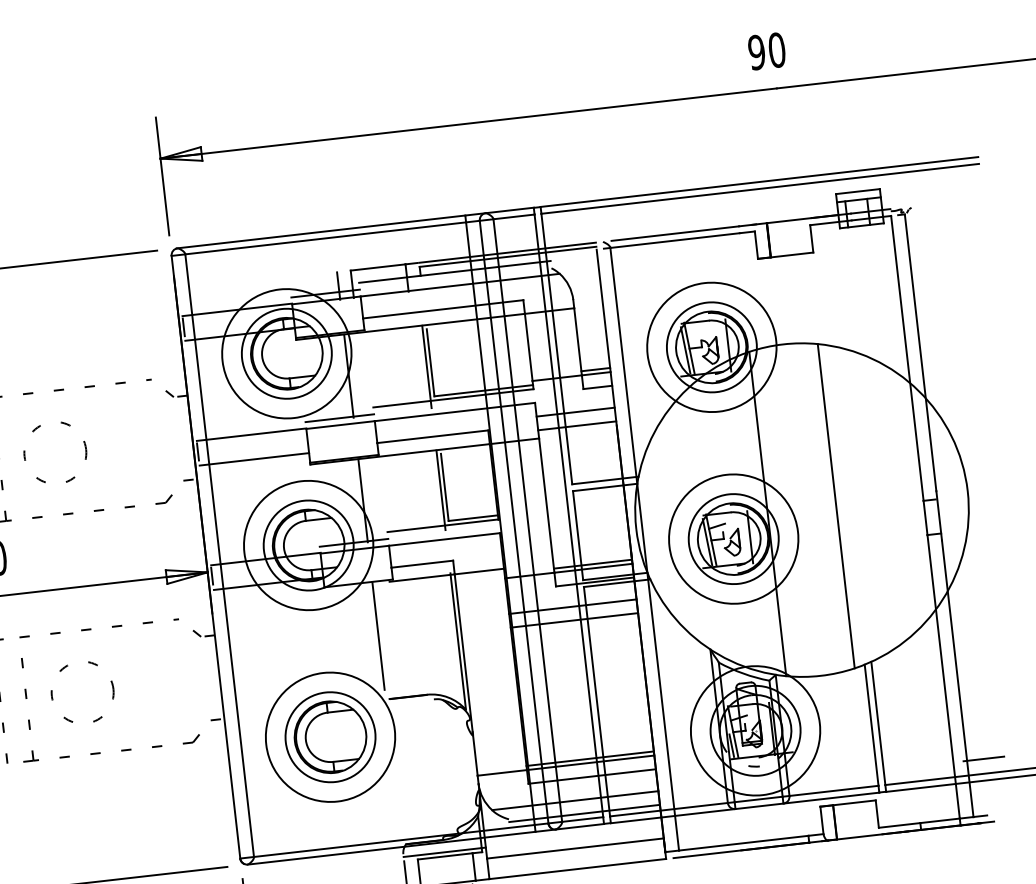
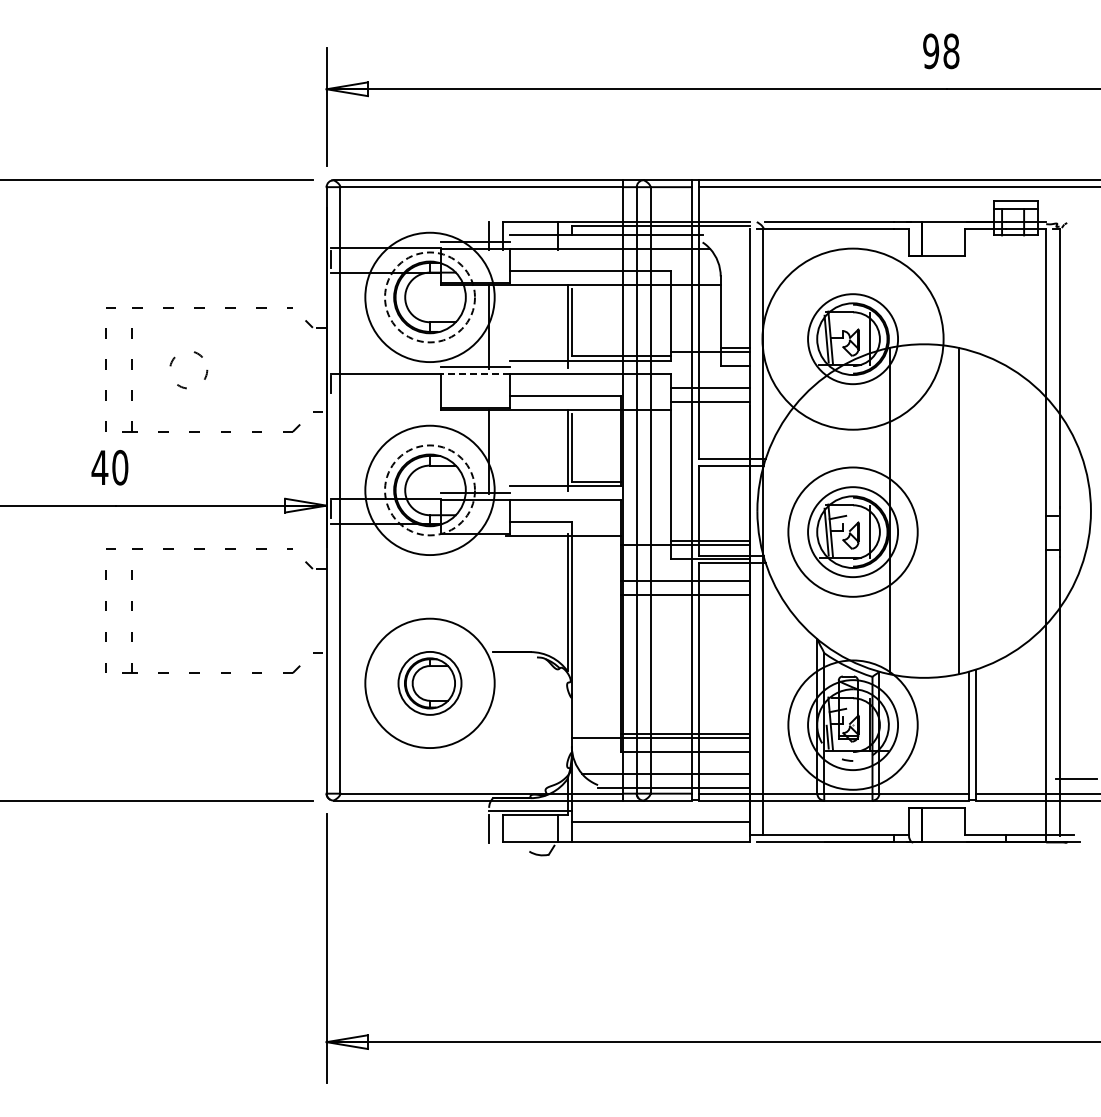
text: (777, 49) -> (951, 50), 90 -> 98
circle: (711, 346) -> (852, 338), size x1.4
circle: (287, 353) -> (430, 297), solid -> dashed
line: (339, 425) -> (474, 374), solid -> dashed
circle: (55, 452) -> (188, 369), size x0.6
line: (254, 459) -> (385, 398), removed
circle: (309, 545) -> (430, 490), solid -> dashed
line: (378, 635) -> (489, 587), removed
circle: (82, 692) -> (188, 610), removed
part: (330, 737) -> (429, 683), size x0.7

